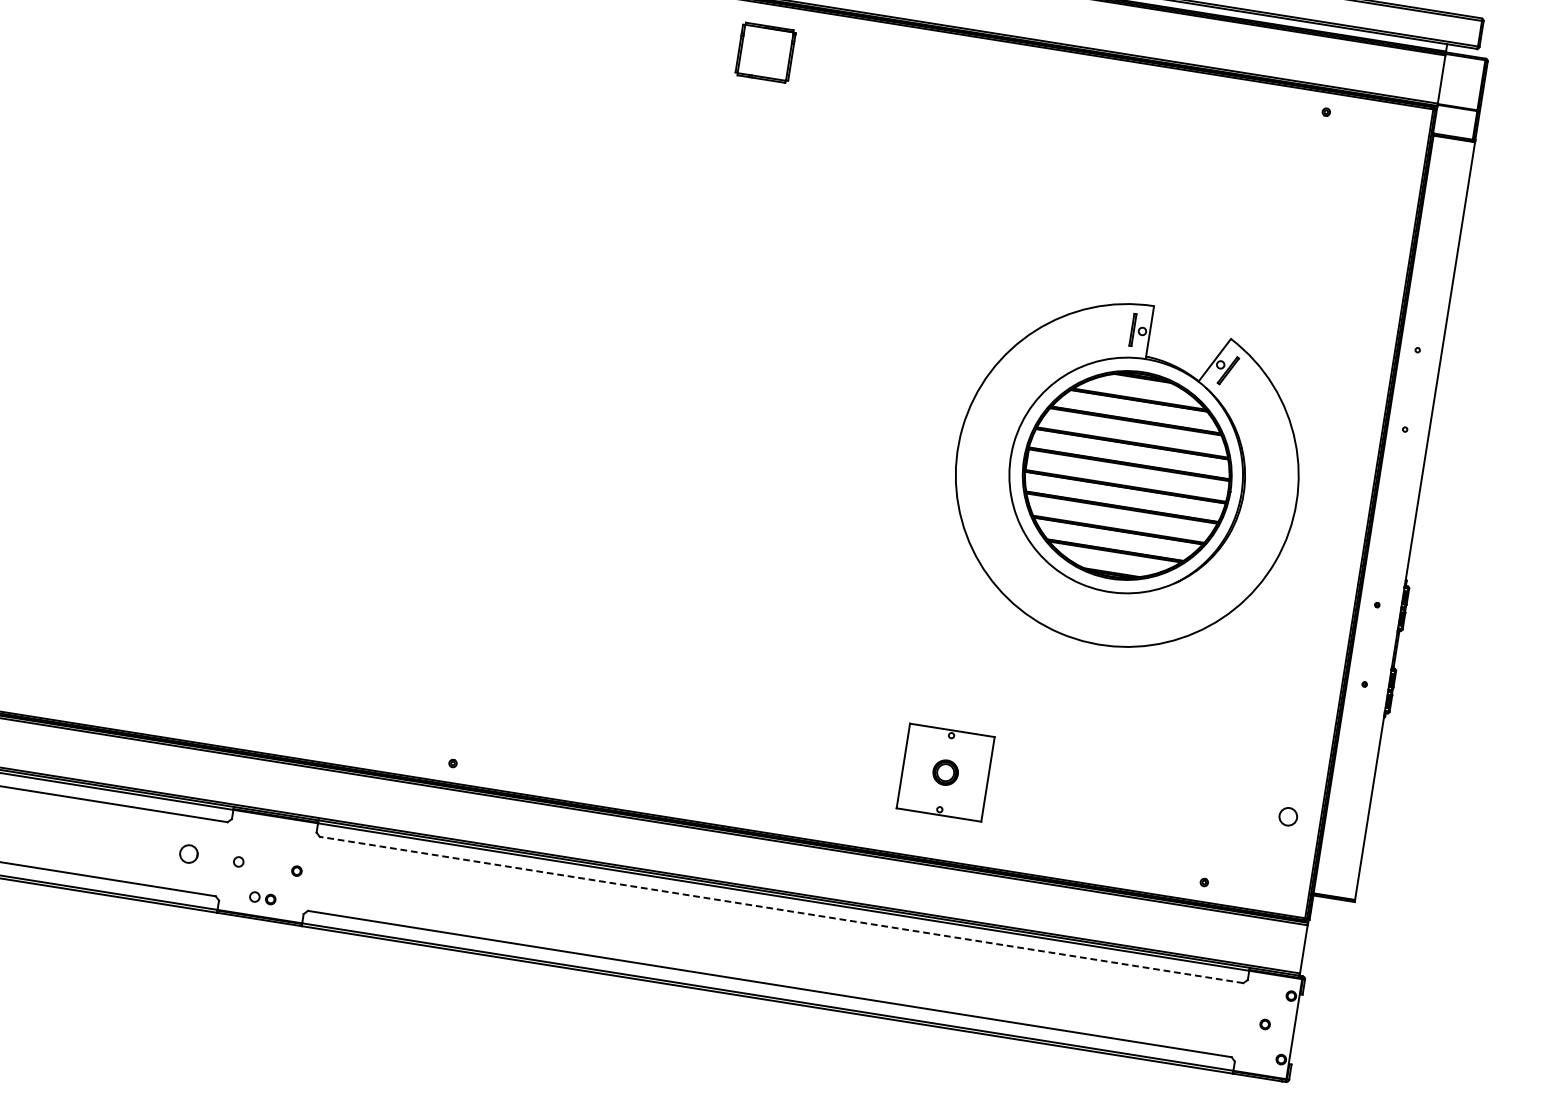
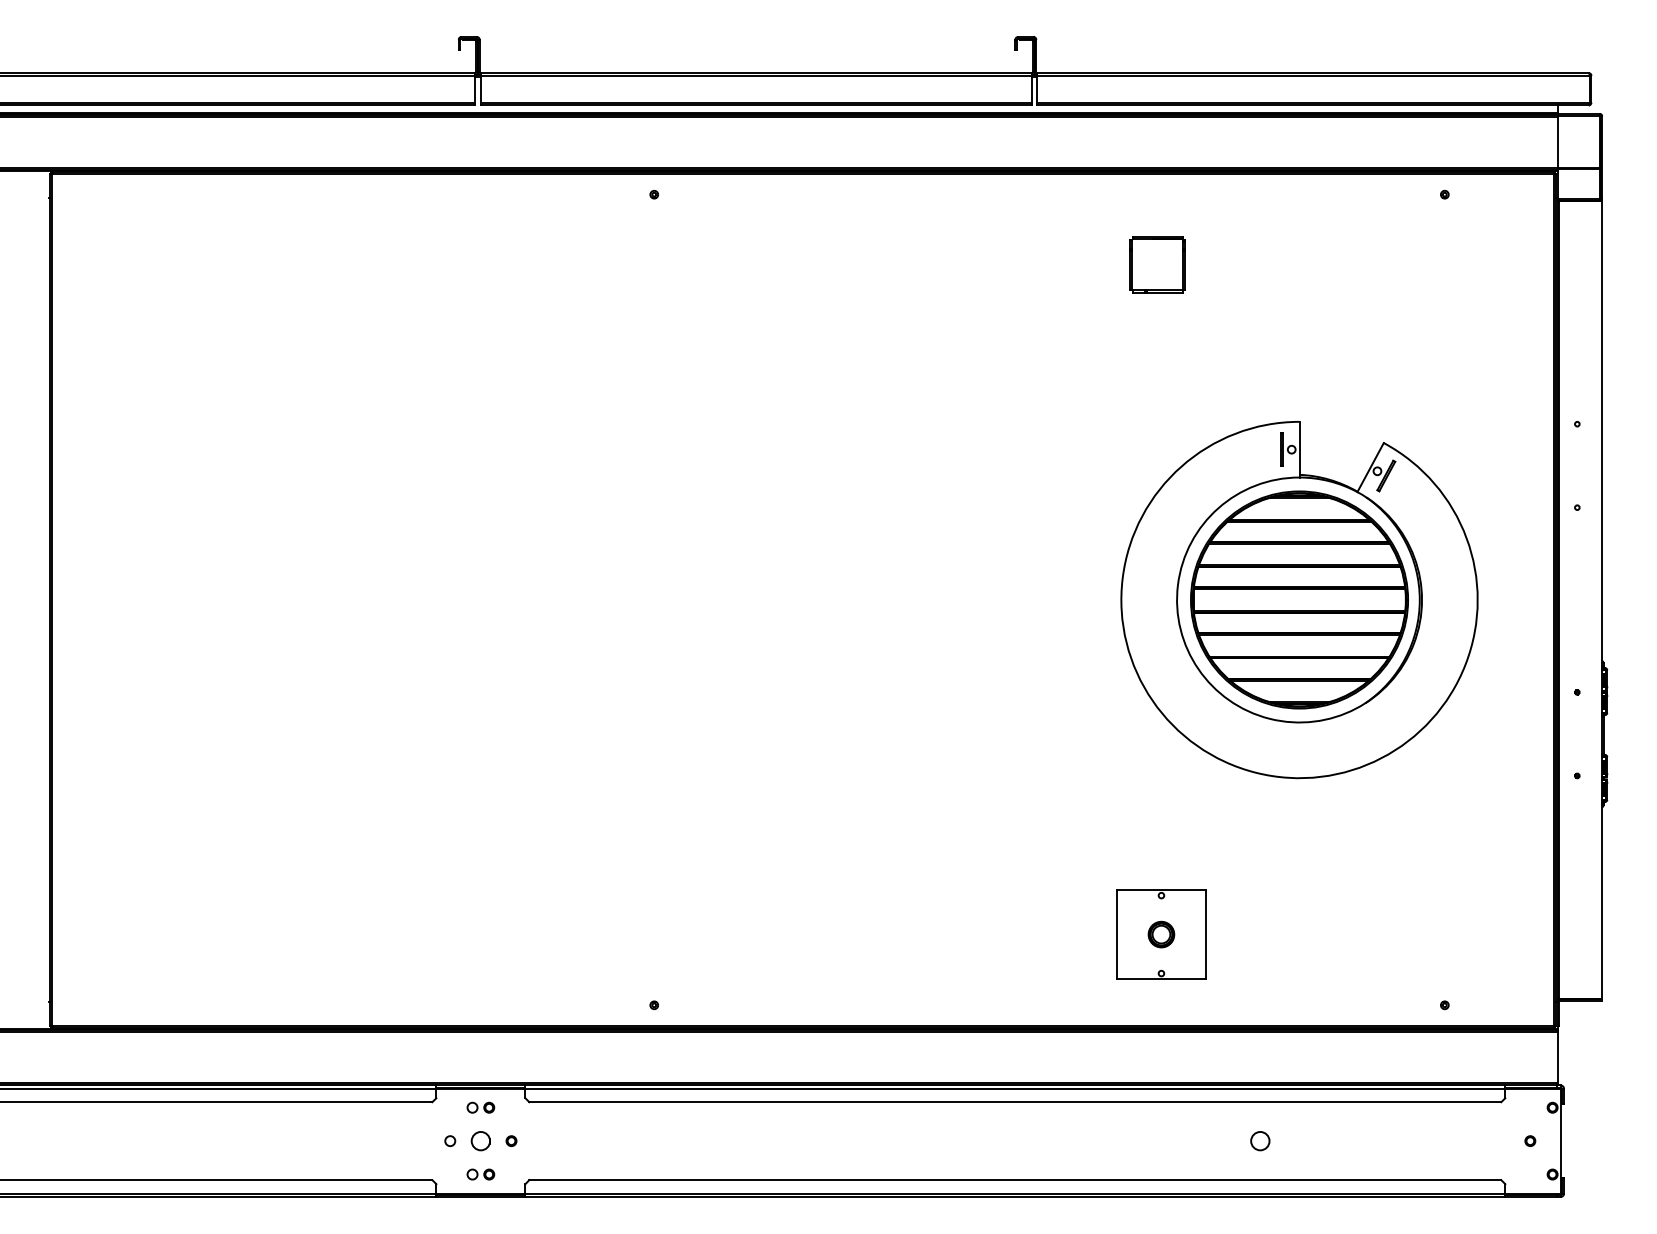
part: (765, 52) -> (1157, 264), moved
circle: (1288, 817) -> (1260, 1141), moved
part: (272, 834) -> (480, 1107), added
circle: (188, 854) -> (480, 1141), moved
line: (781, 910) -> (1015, 1102), dashed -> solid

